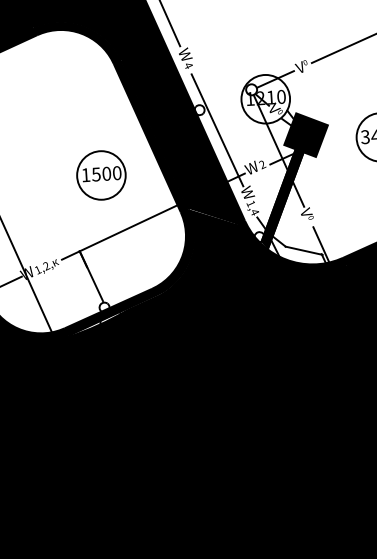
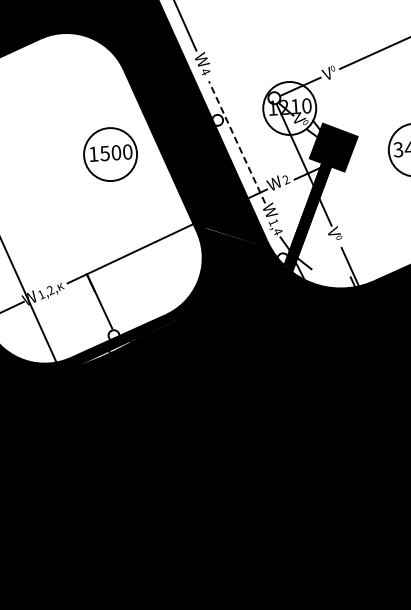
line: (216, 129) -> (236, 141), solid -> dashed
part: (101, 175) -> (110, 154), moved
line: (304, 250) -> (331, 273), removed

